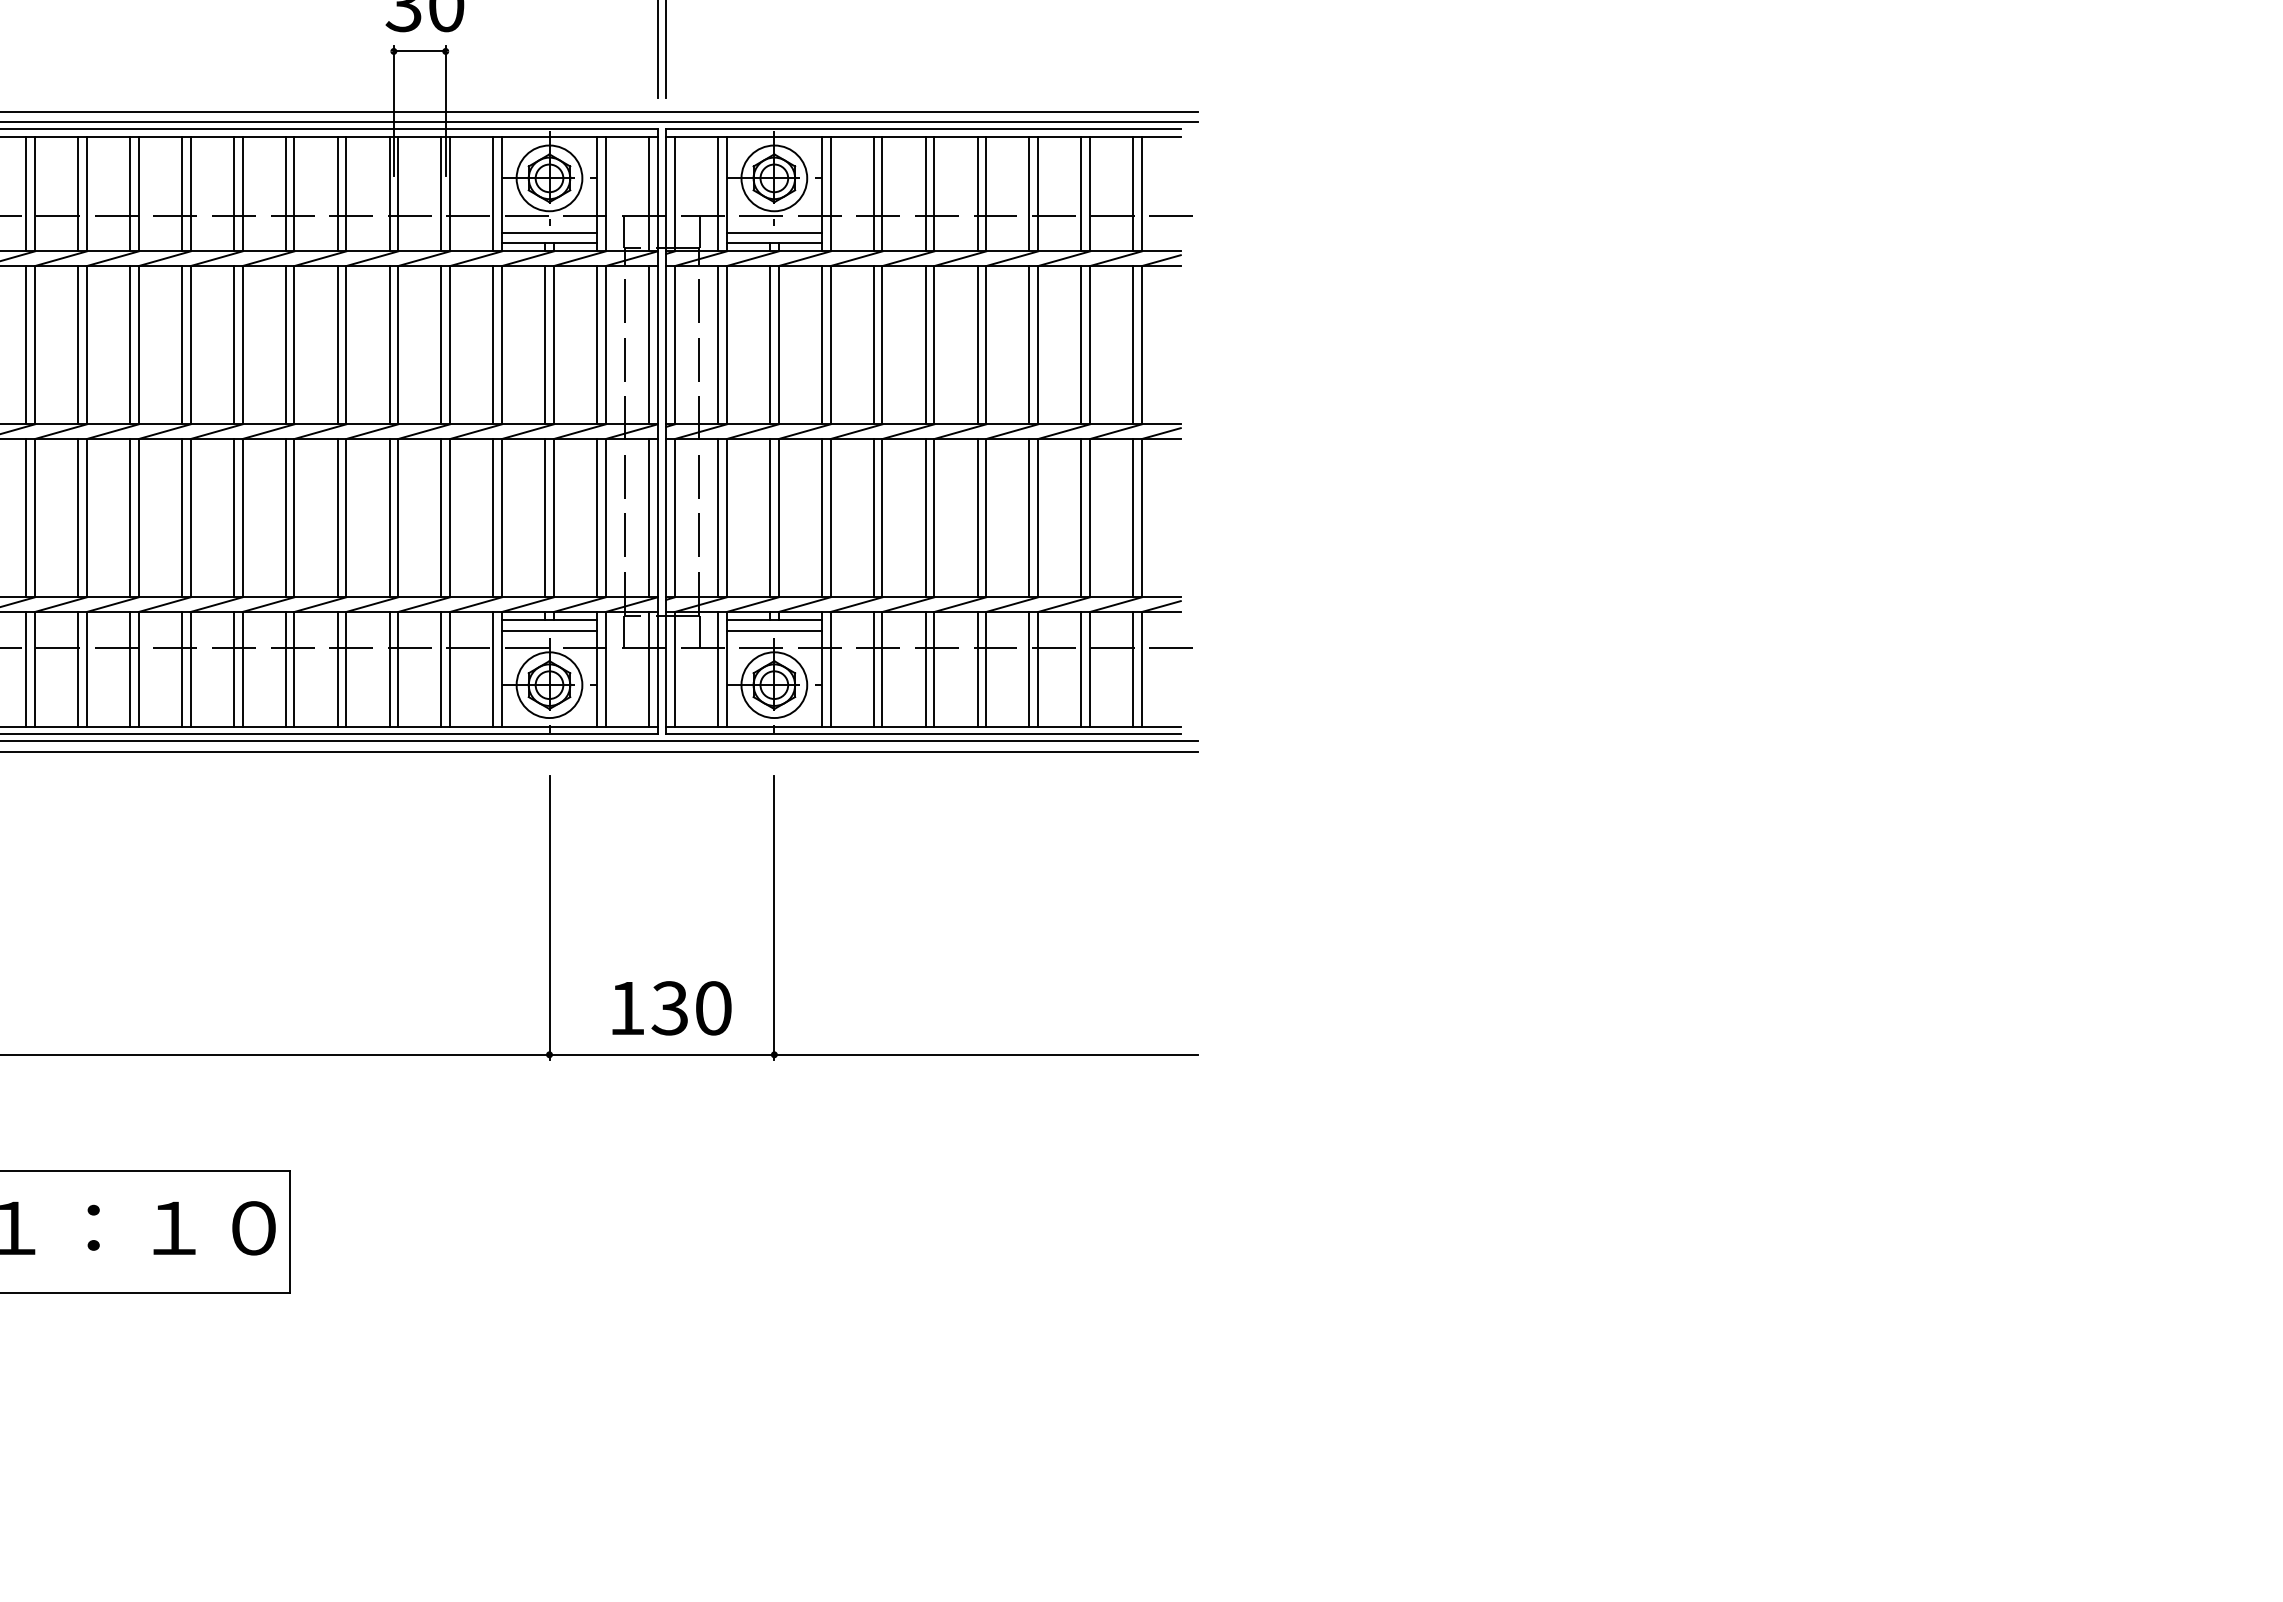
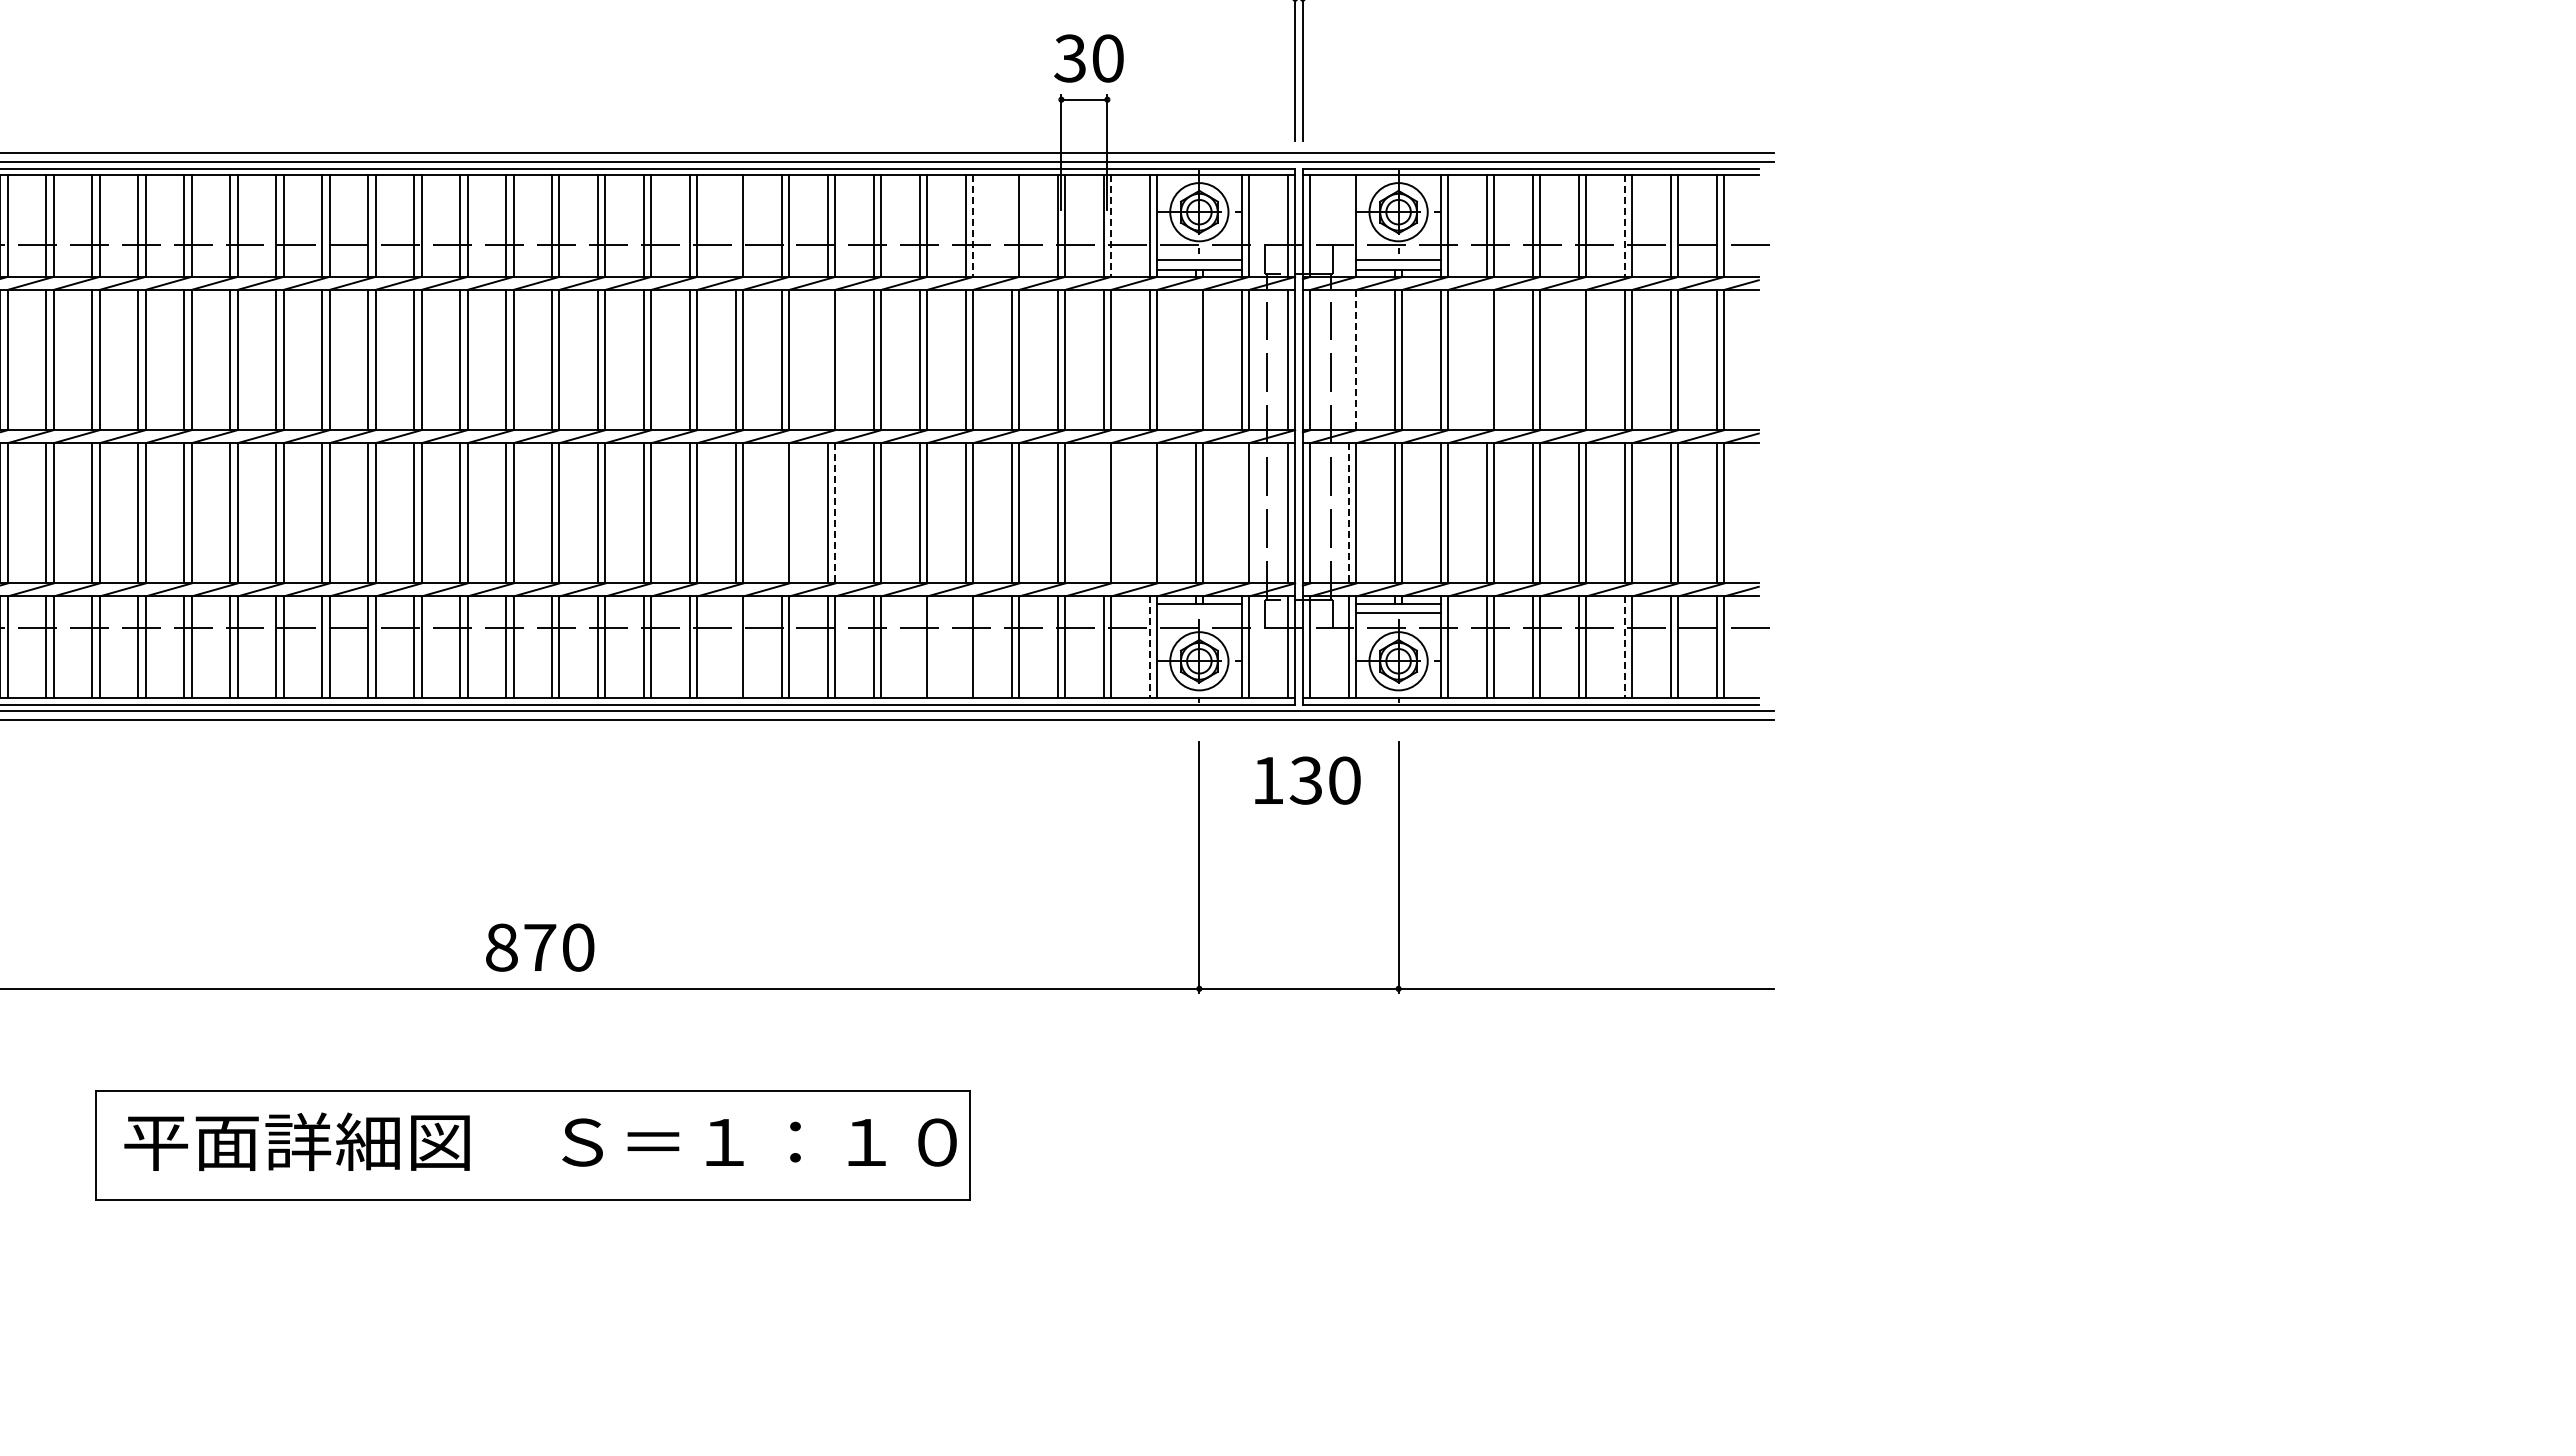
line: (26, 193) -> (735, 225), removed
line: (337, 193) -> (1011, 225), removed
line: (717, 193) -> (1348, 225), removed
line: (294, 194) -> (973, 226), solid -> dashed
line: (450, 194) -> (1111, 226), solid -> dashed
line: (1029, 194) -> (1624, 226), solid -> dashed
line: (129, 344) -> (827, 359), removed
line: (545, 344) -> (1195, 359), removed
line: (717, 344) -> (1348, 359), removed
line: (873, 344) -> (1486, 359), removed
line: (977, 344) -> (1578, 359), removed
line: (726, 345) -> (1356, 360), solid -> dashed
line: (77, 518) -> (781, 513), removed
line: (138, 518) -> (835, 513), solid -> dashed
line: (441, 518) -> (1103, 513), removed
line: (493, 518) -> (1149, 513), removed
line: (597, 518) -> (1241, 513), removed
line: (717, 518) -> (1348, 513), solid -> dashed
line: (549, 631) -> (1199, 613), removed
line: (26, 669) -> (735, 647), removed
line: (233, 669) -> (919, 647), removed
line: (285, 669) -> (965, 647), removed
line: (493, 669) -> (1149, 647), solid -> dashed
line: (1029, 669) -> (1624, 647), solid -> dashed
text: (671, 1008) -> (1307, 780), moved

